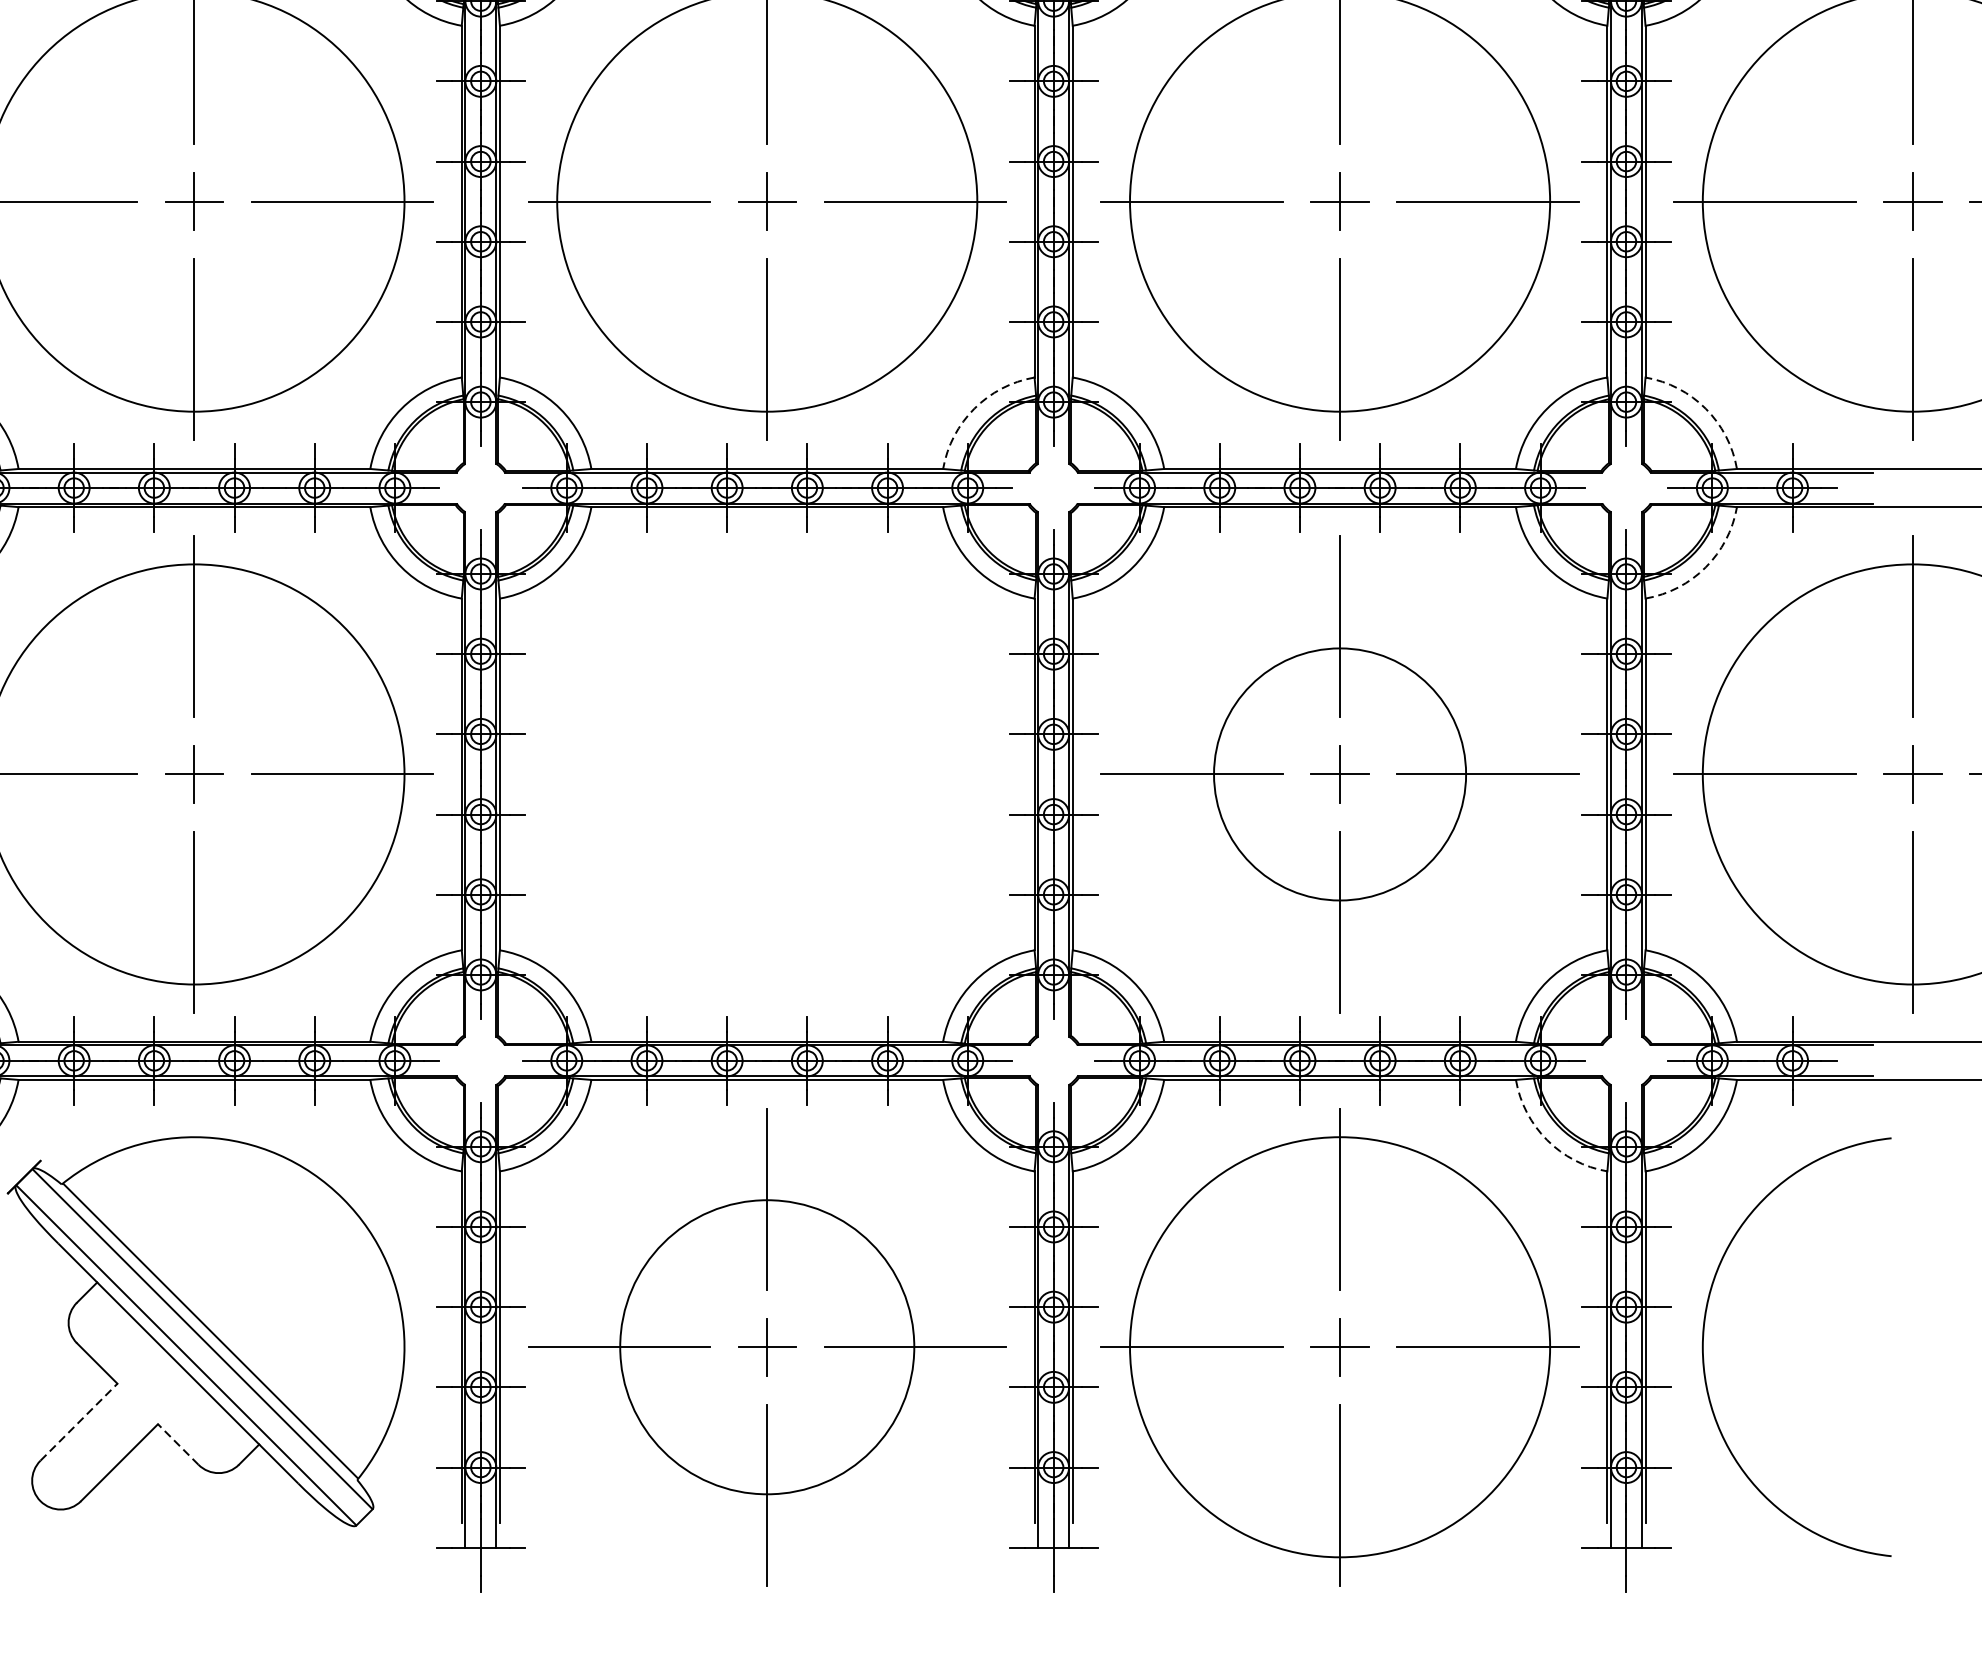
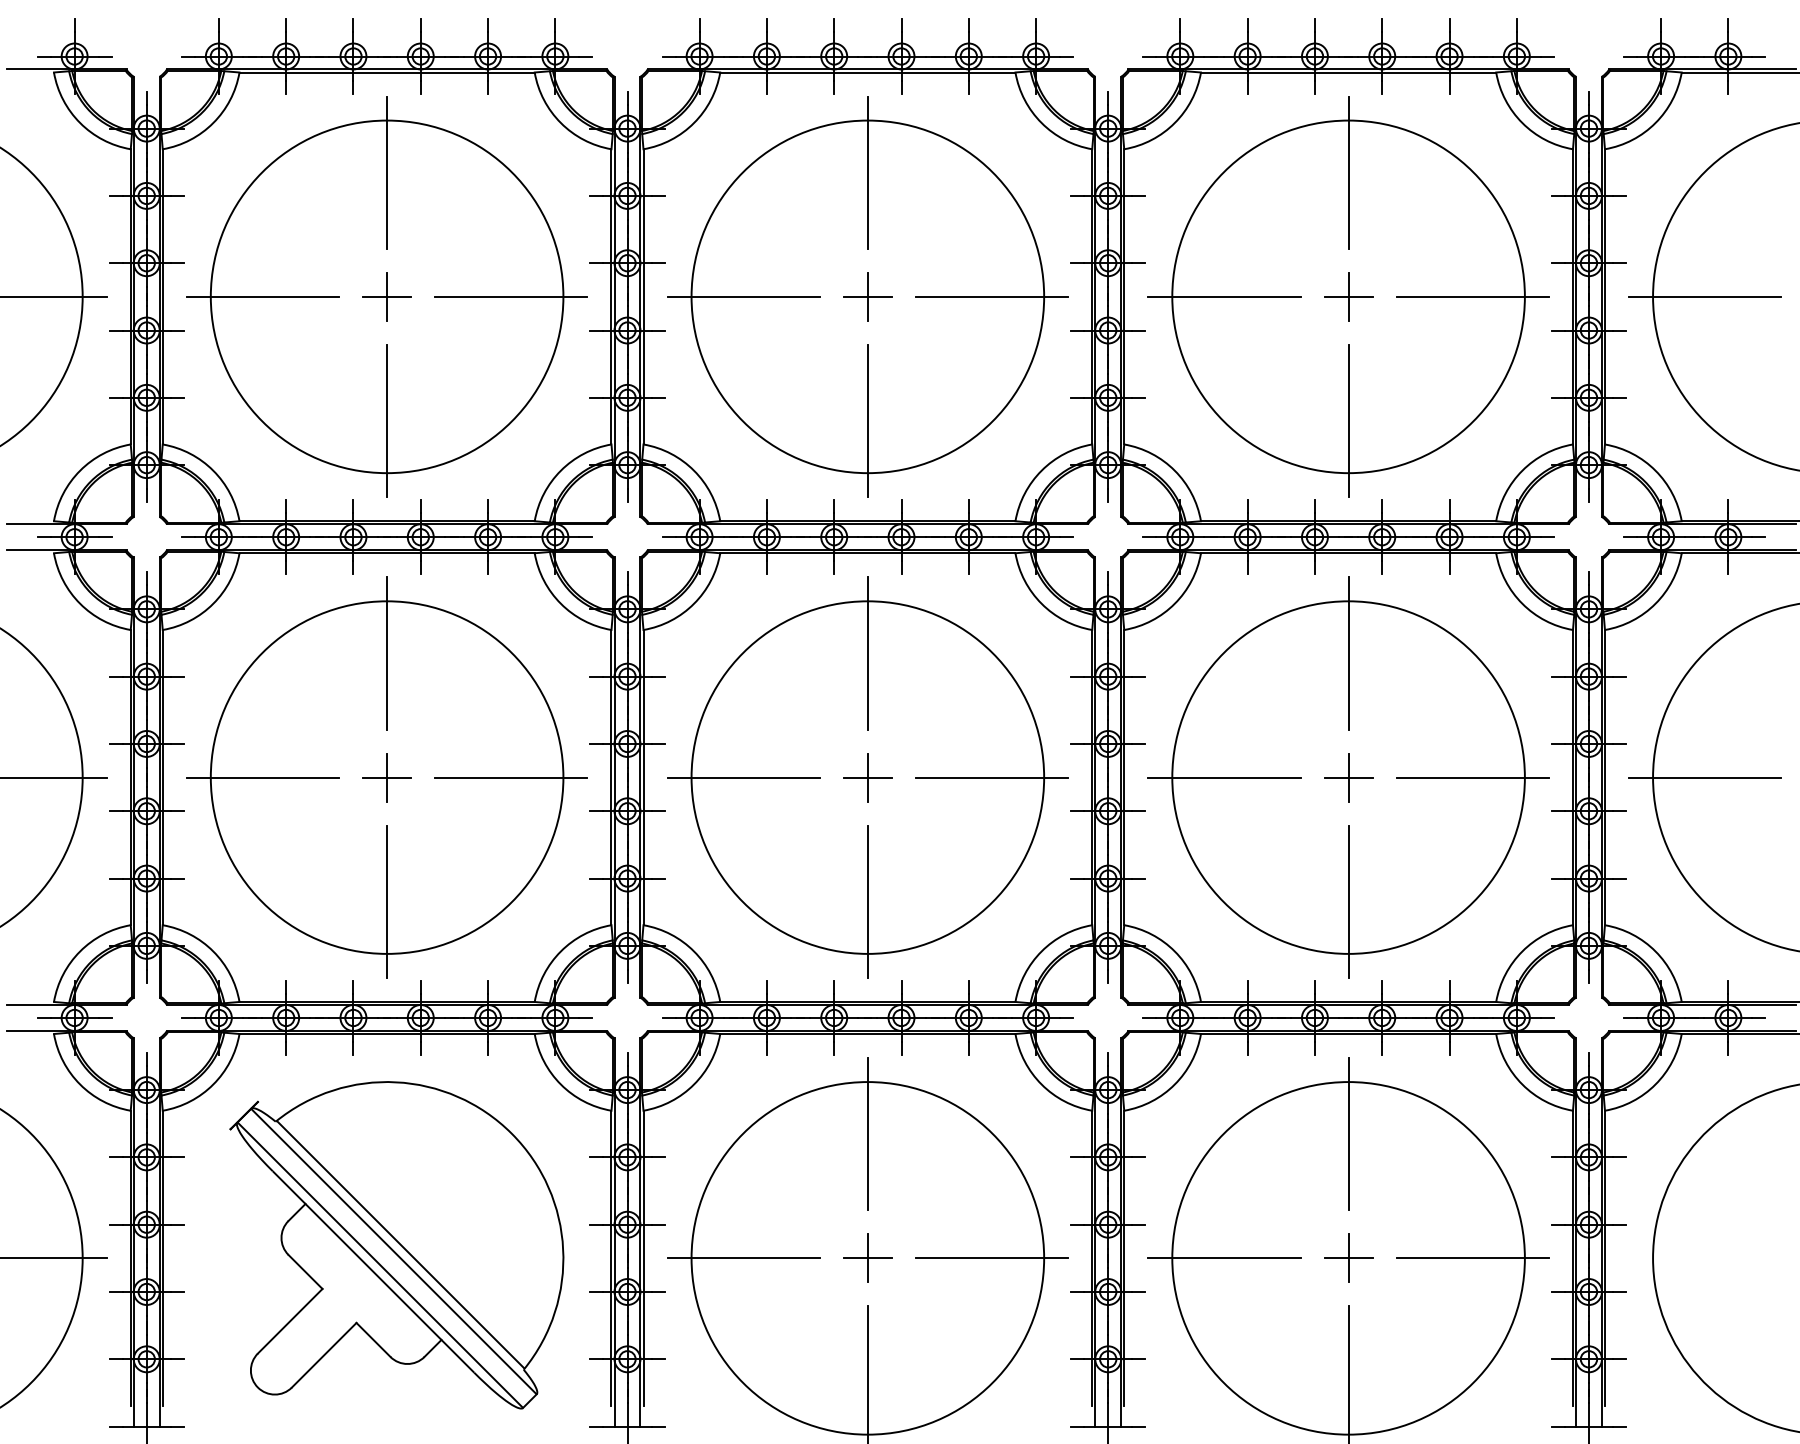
arc: (974, 408) -> (1041, 470), dashed -> solid
arc: (1705, 408) -> (1655, 470), dashed -> solid
arc: (1705, 567) -> (1655, 603), dashed -> solid
part: (766, 774) -> (867, 777), added
circle: (1339, 774) -> (1348, 777), size x1.67
arc: (1547, 1140) -> (1522, 1084), dashed -> solid
circle: (766, 1347) -> (867, 1258), size x1.43
line: (79, 1422) -> (290, 1321), dashed -> solid
line: (178, 1443) -> (373, 1339), dashed -> solid

